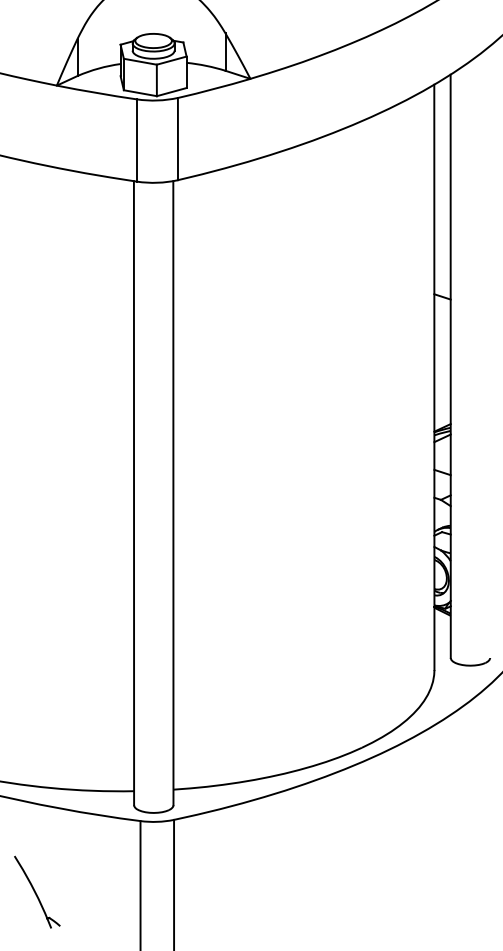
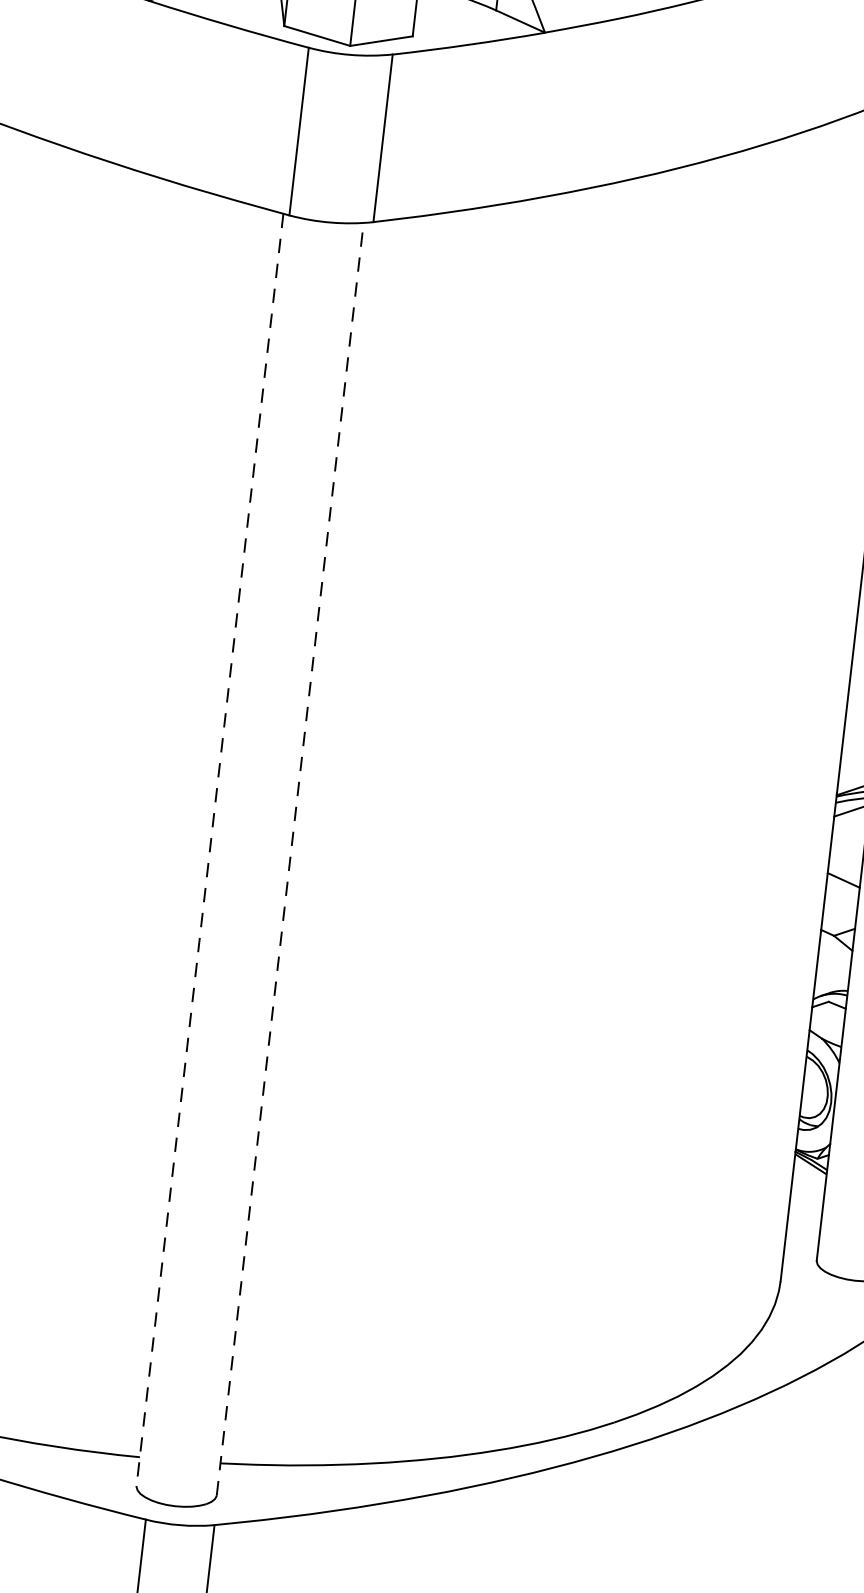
line: (173, 492) -> (290, 857), solid -> dashed
line: (134, 493) -> (210, 850), solid -> dashed

